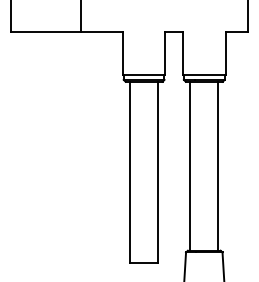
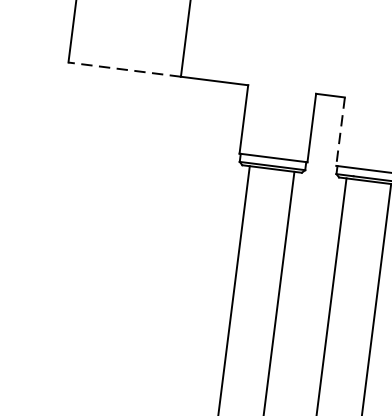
line: (46, 32) -> (125, 69), solid -> dashed
line: (183, 54) -> (340, 133), solid -> dashed

